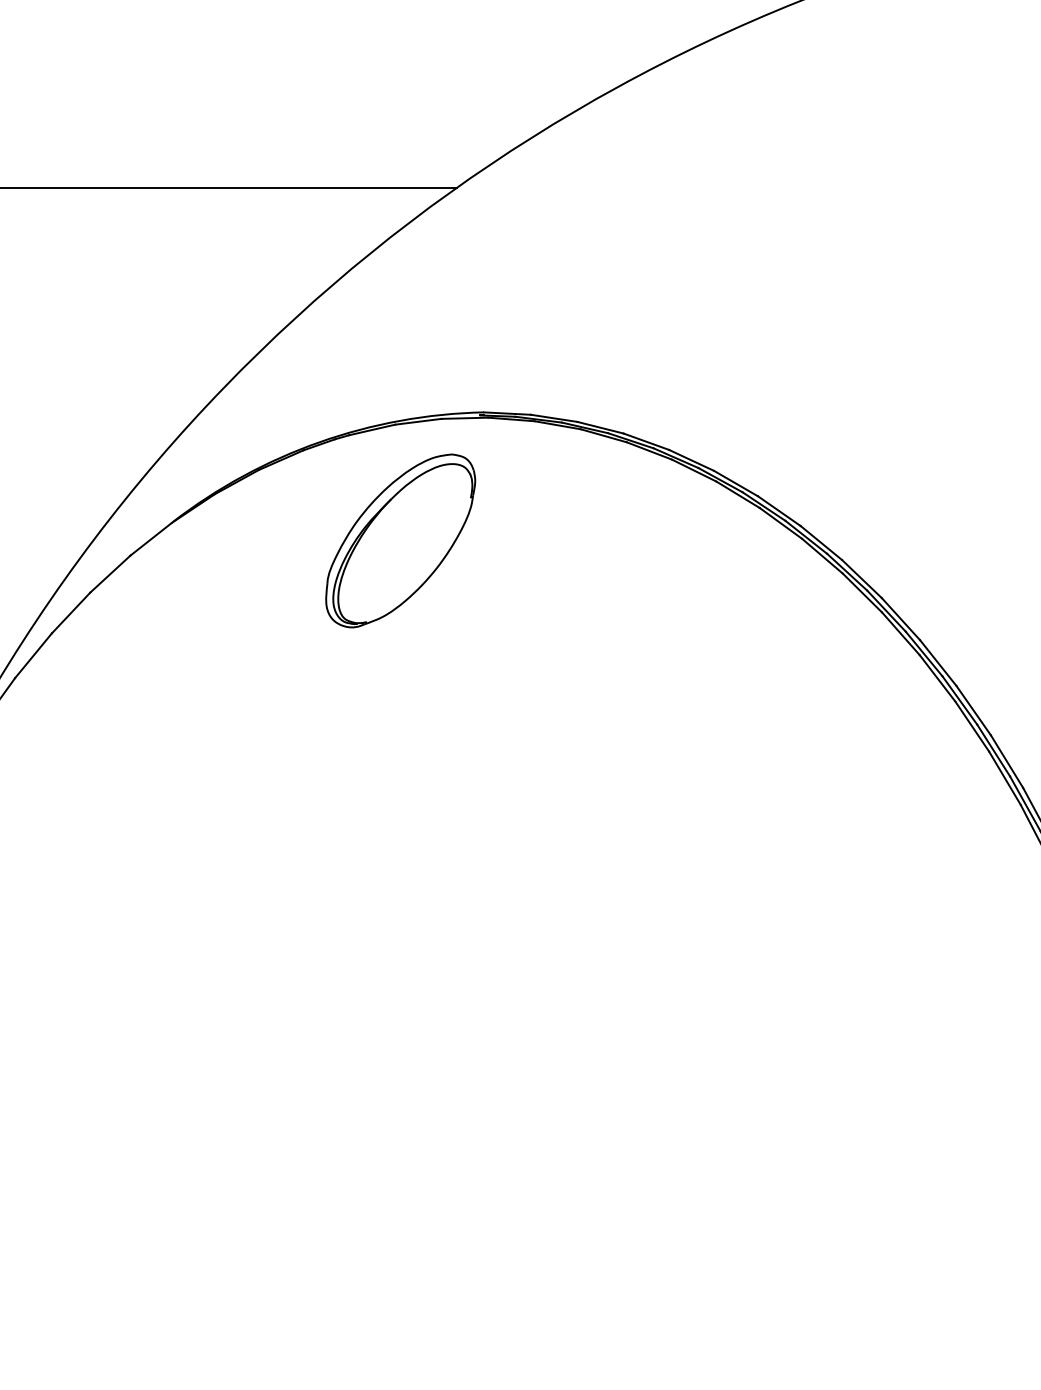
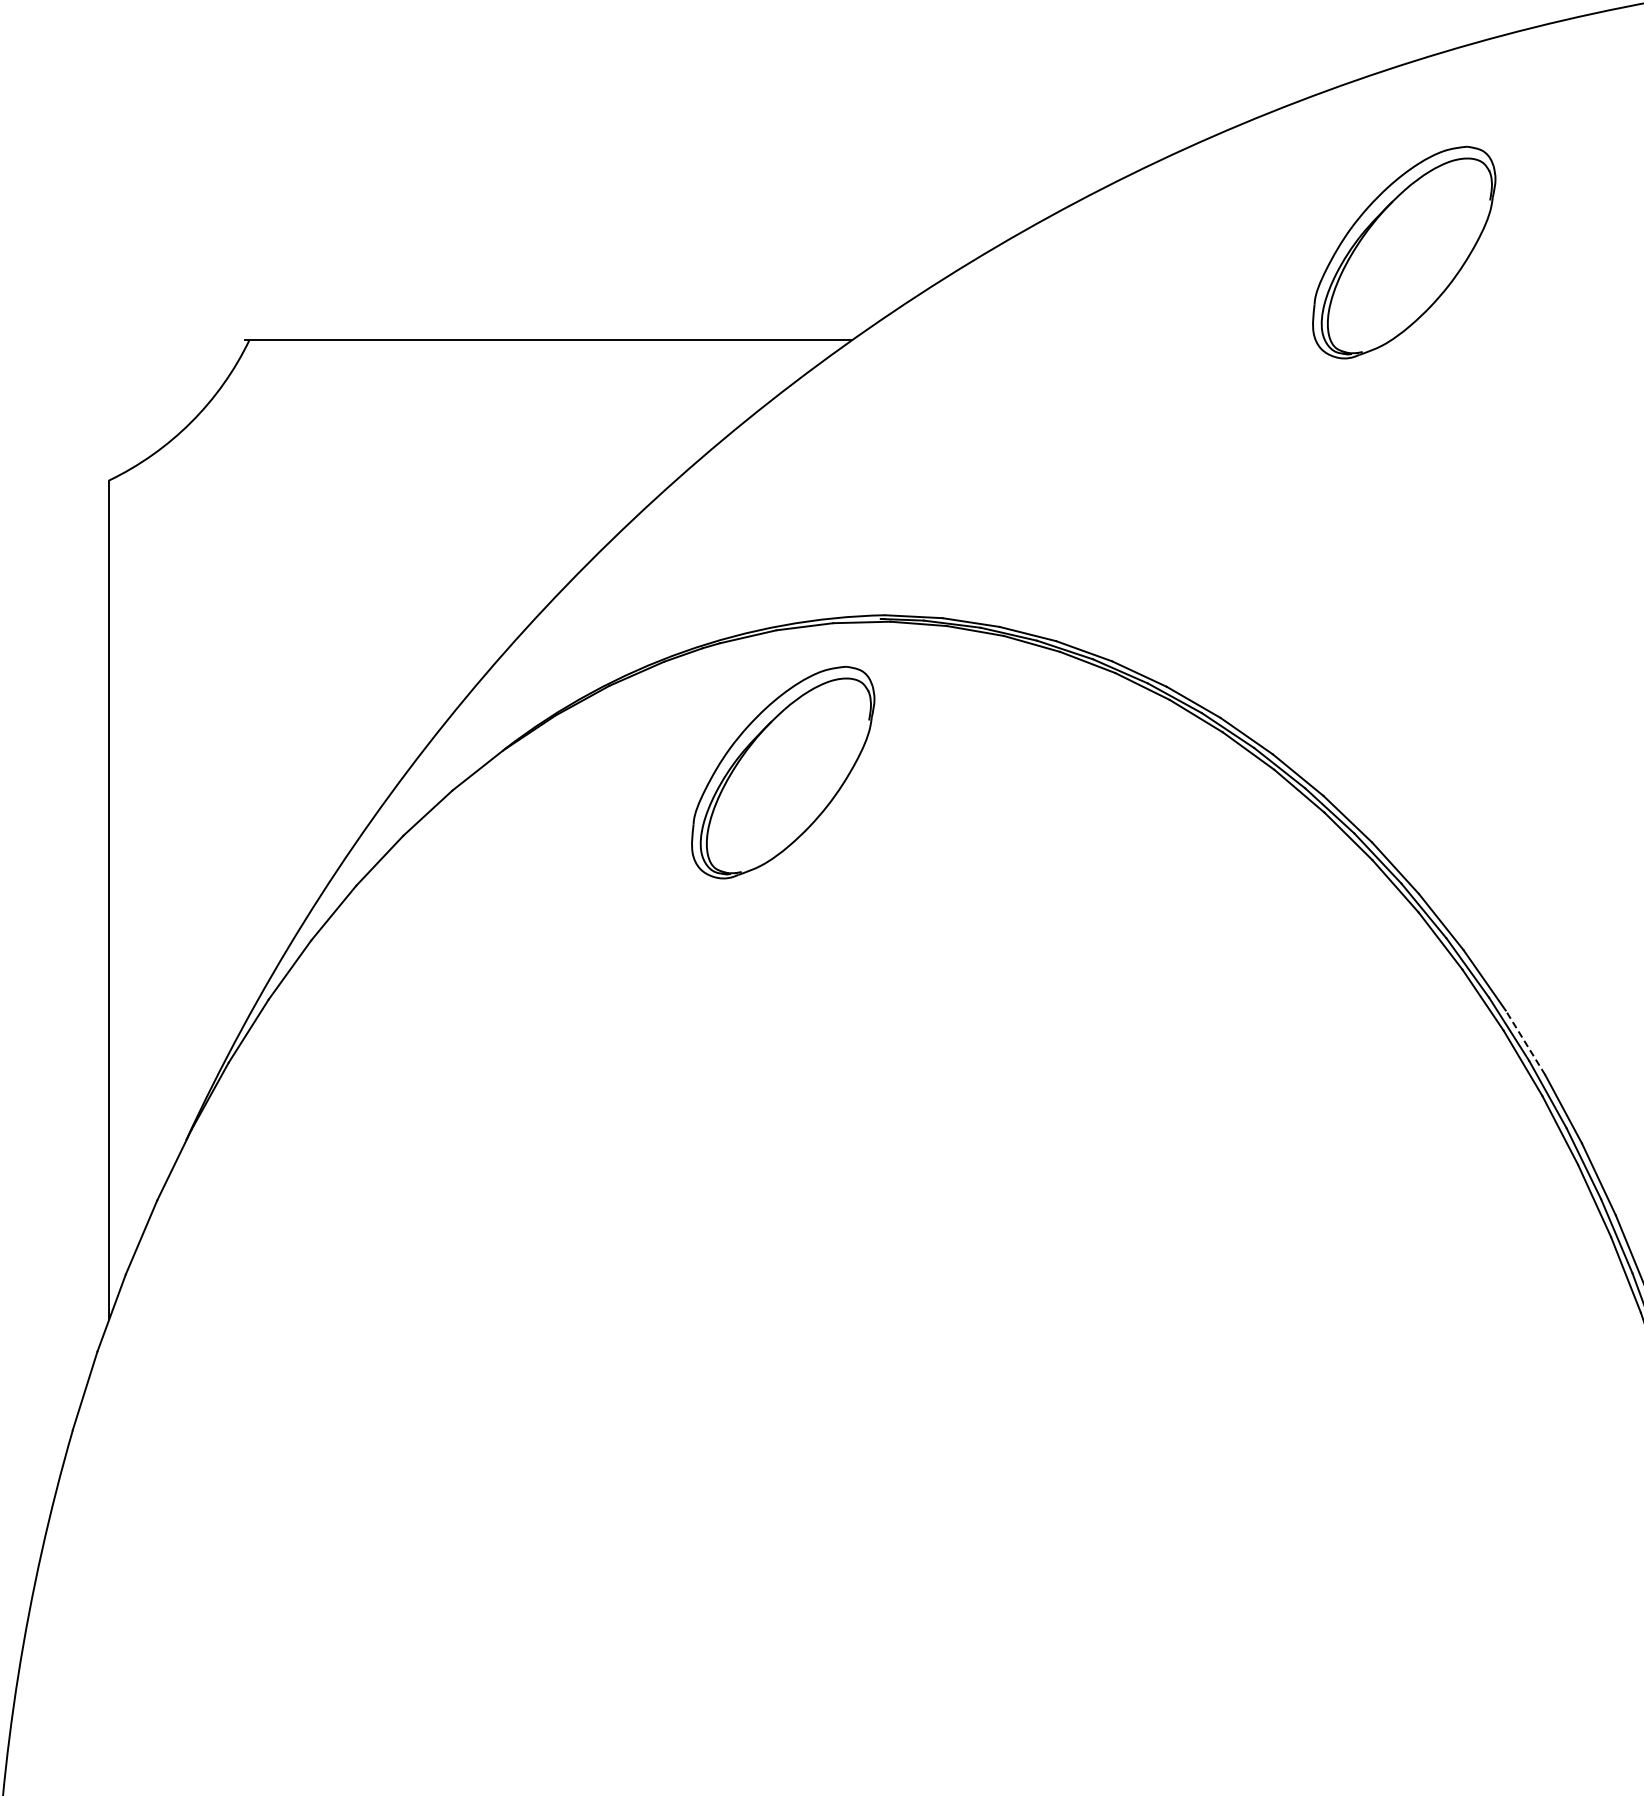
part: (908, 116) -> (1404, 252), added
line: (1007, 761) -> (1525, 1042), solid -> dashed

